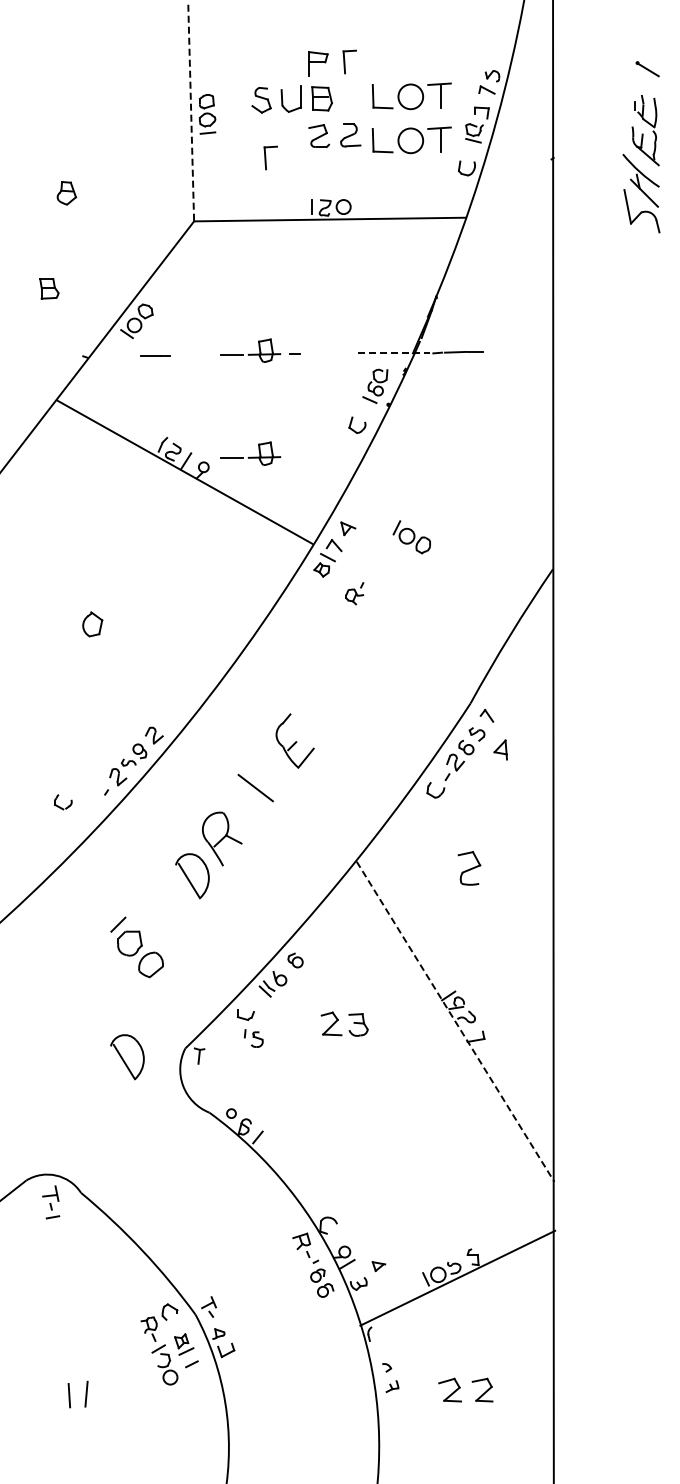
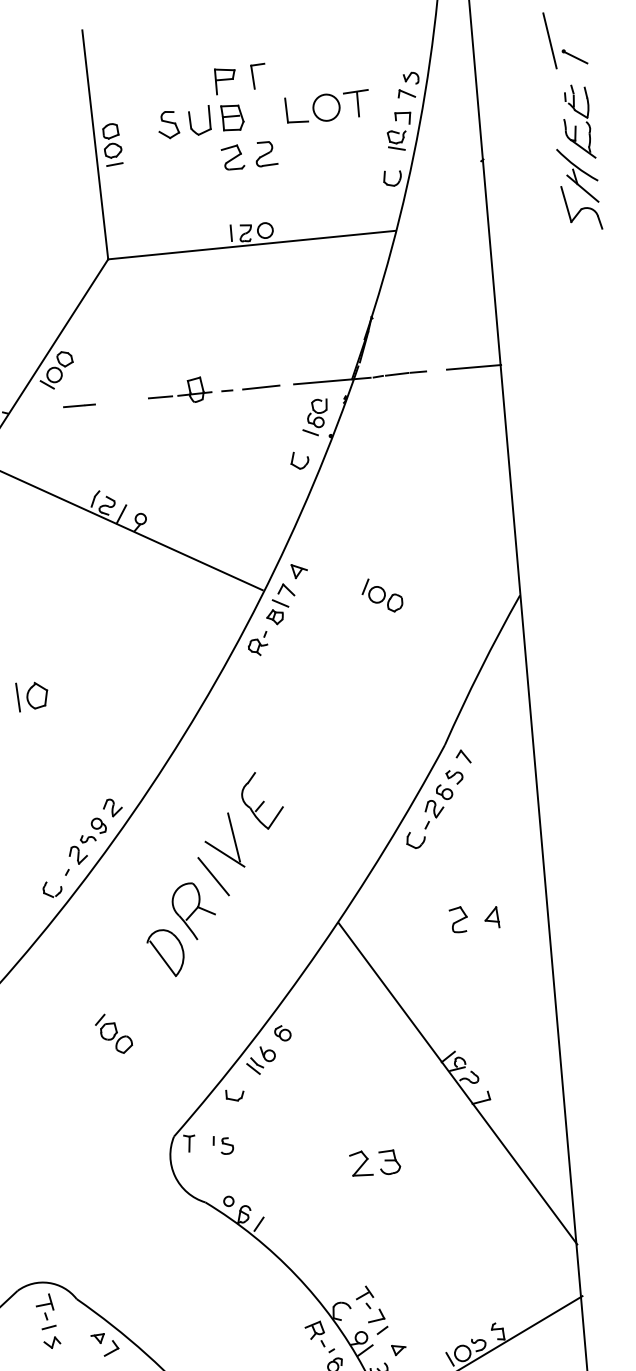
line: (625, 51) -> (549, 40), added
line: (191, 113) -> (95, 145), dashed -> solid
part: (411, 140) -> (331, 153), removed
part: (270, 157) -> (183, 184), removed
line: (527, 351) -> (473, 366), added
line: (327, 353) -> (261, 387), added
line: (394, 353) -> (332, 381), dashed -> solid
part: (250, 453) -> (189, 500), removed
part: (411, 537) -> (381, 595), moved
part: (354, 593) -> (257, 643), moved
line: (74, 624) -> (18, 697), added
part: (500, 749) -> (491, 917), moved
line: (265, 773) -> (234, 837), added
part: (63, 802) -> (52, 889), moved
line: (243, 807) -> (213, 875), added
part: (469, 867) -> (458, 918), size x0.71
part: (137, 947) -> (114, 1033), size x0.62
part: (338, 1020) -> (368, 1159), moved
line: (455, 1022) -> (457, 1084), dashed -> solid
part: (253, 1038) -> (222, 1145), moved
part: (127, 1057) -> (113, 1151), removed
part: (356, 1226) -> (371, 1309), added
part: (54, 1231) -> (52, 1342), added
part: (104, 1237) -> (105, 1344), added

